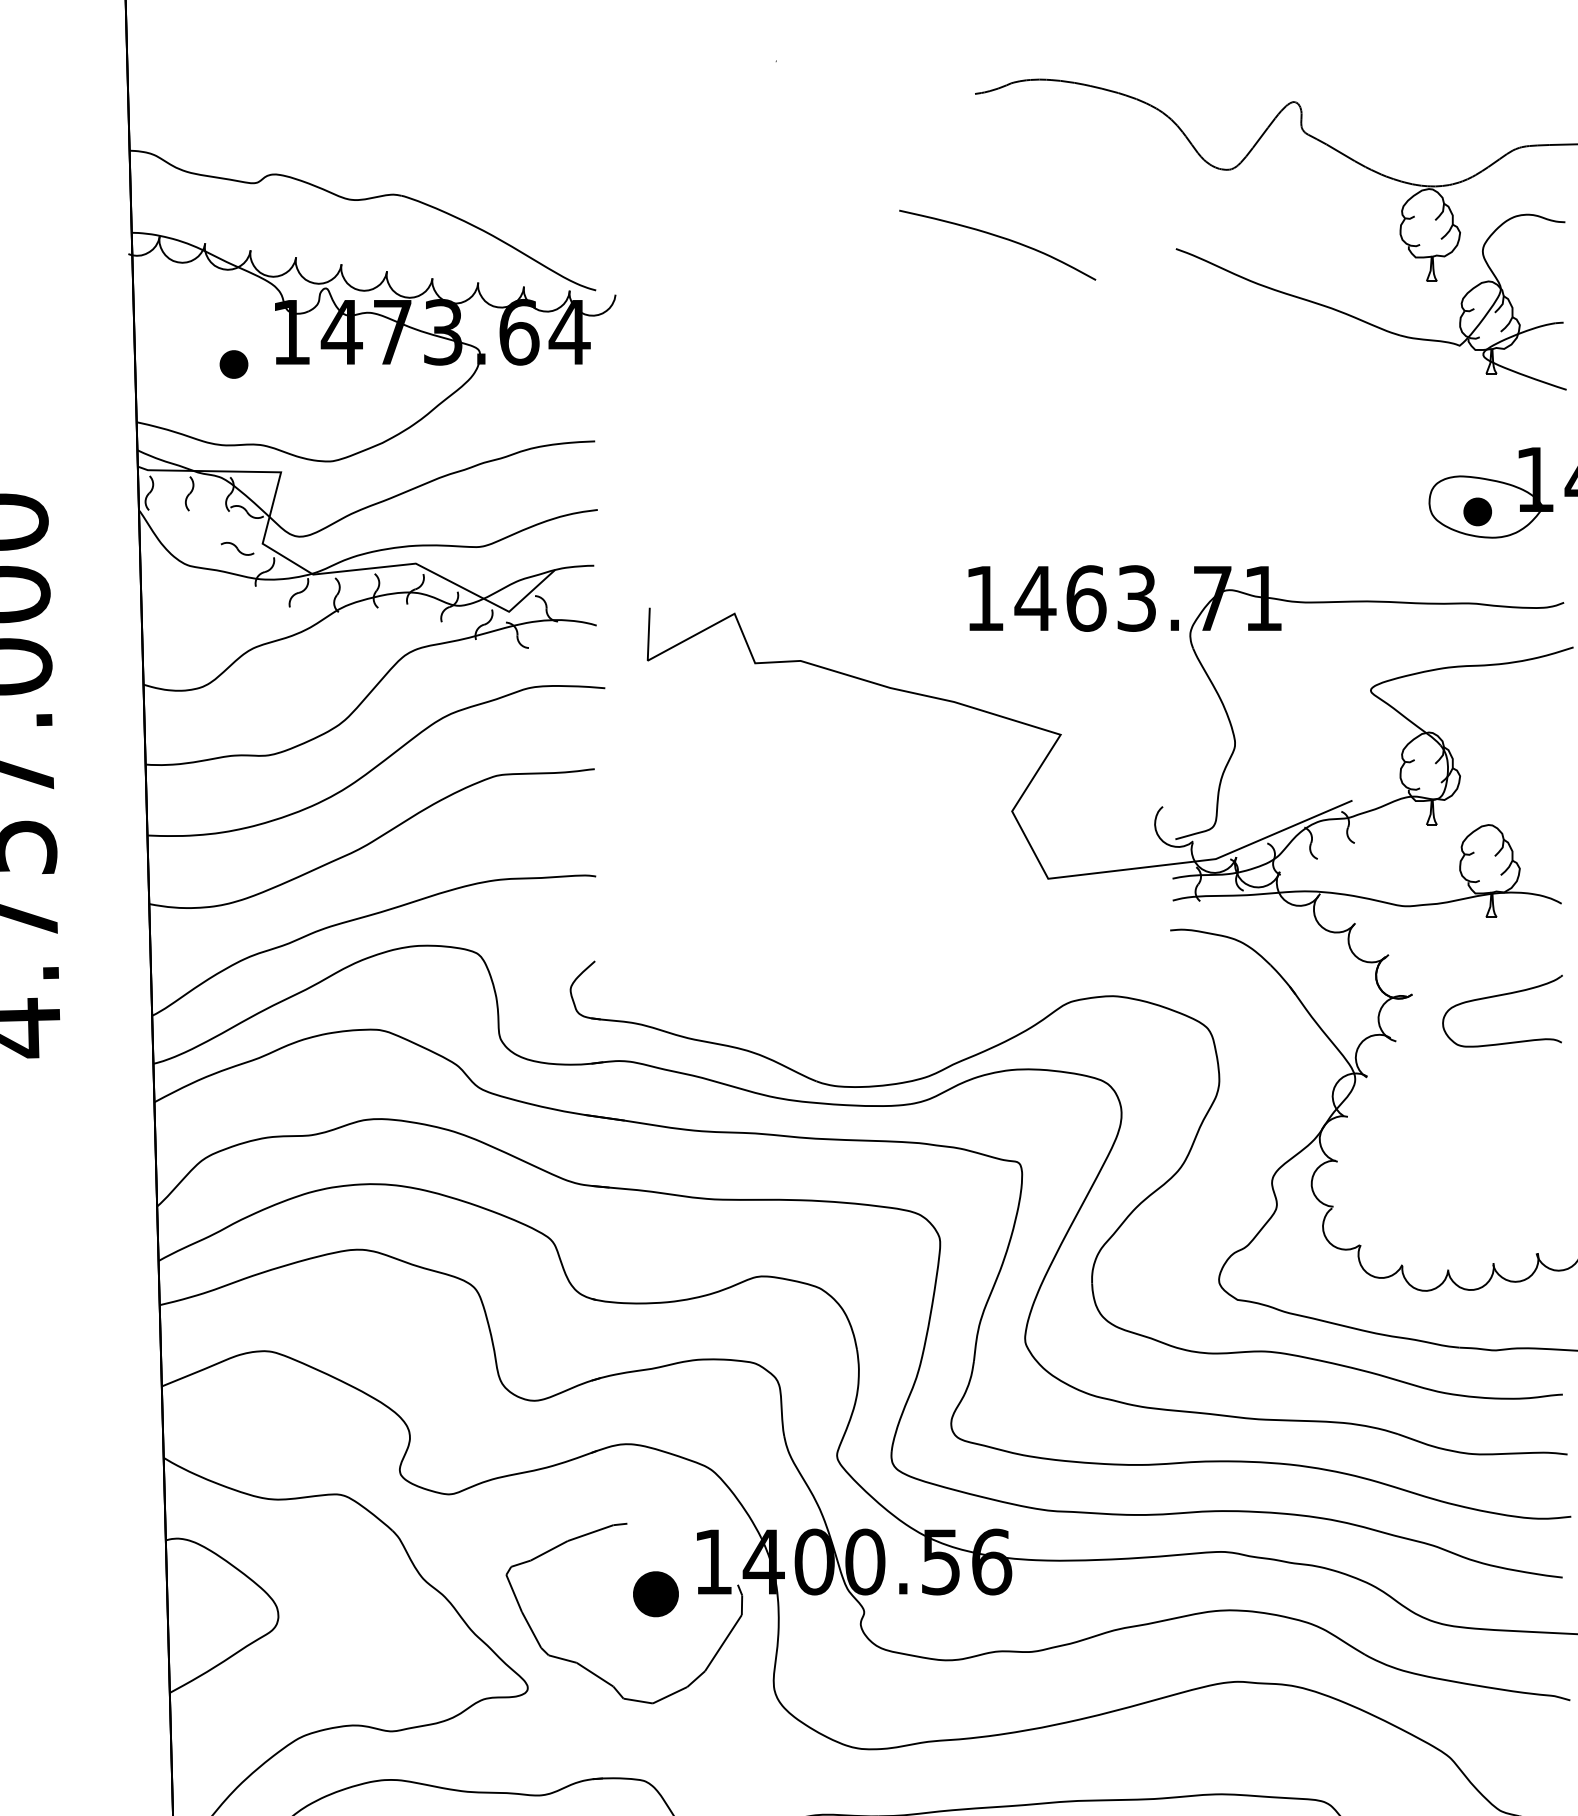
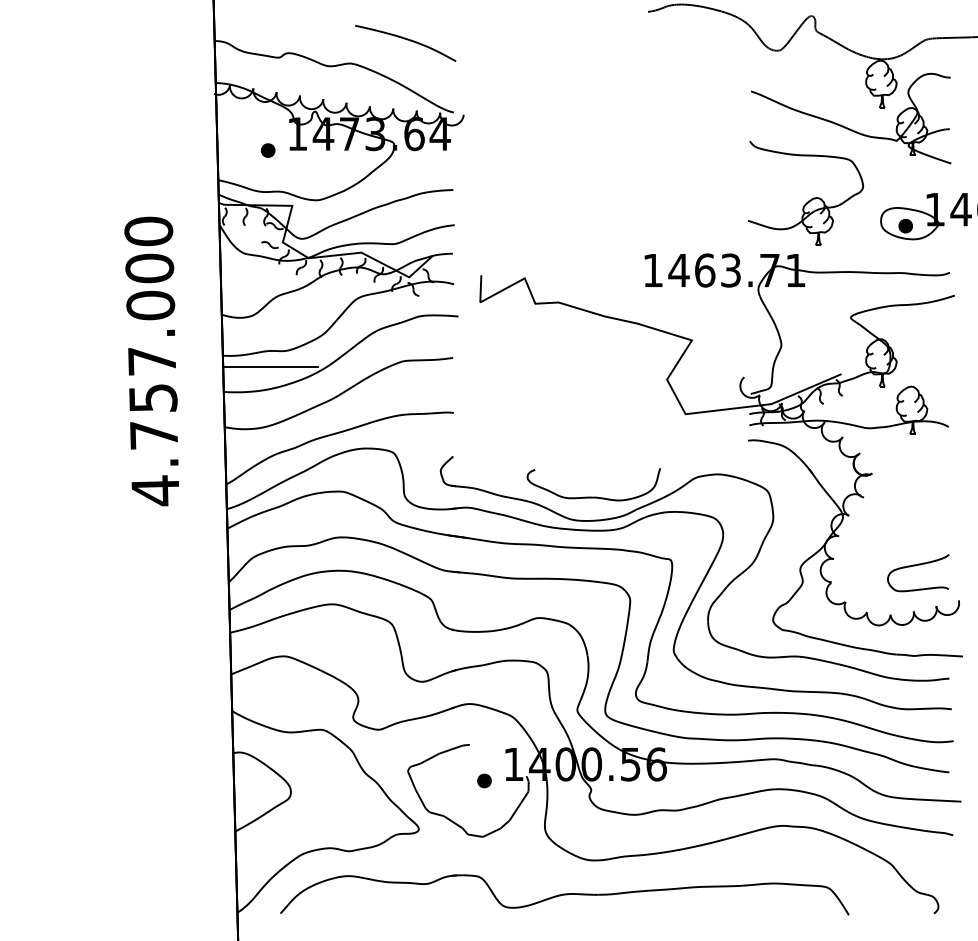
curve: (1001, 239) -> (407, 40), moved
part: (1293, 457) -> (811, 198), added
line: (238, 787) -> (270, 367), added
part: (1496, 998) -> (915, 566), moved
curve: (868, 1039) -> (593, 496), added
part: (655, 1593) -> (484, 780), size x0.62

